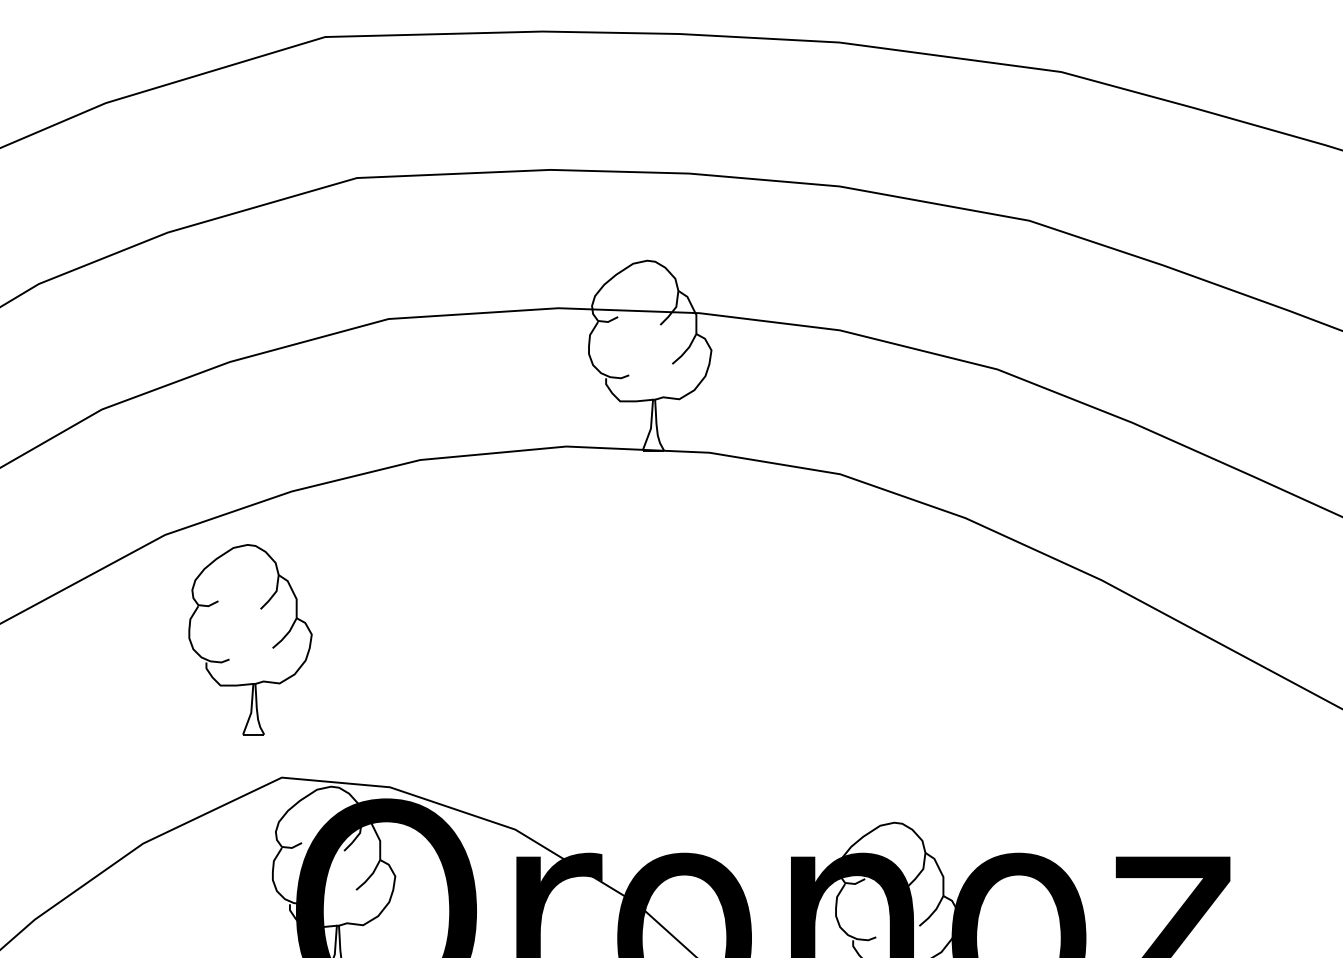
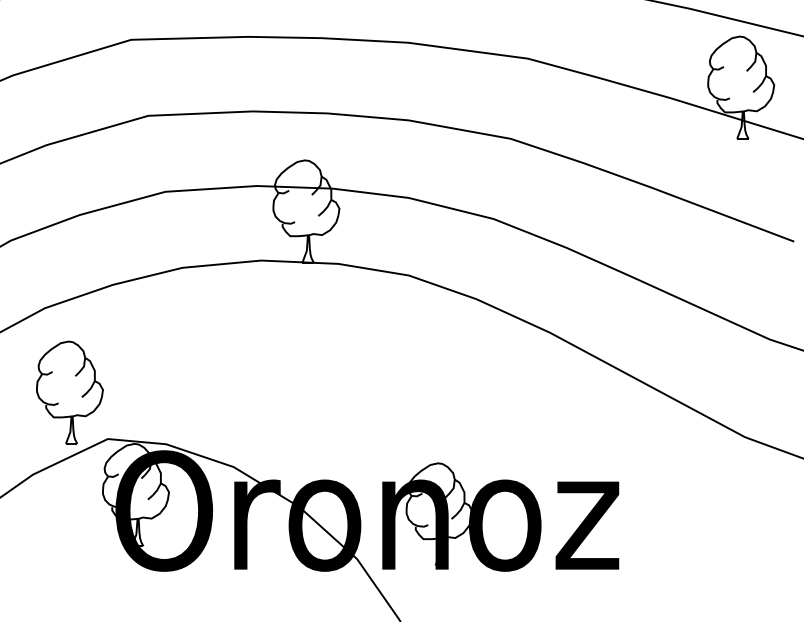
part: (249, 639) -> (69, 392), moved

